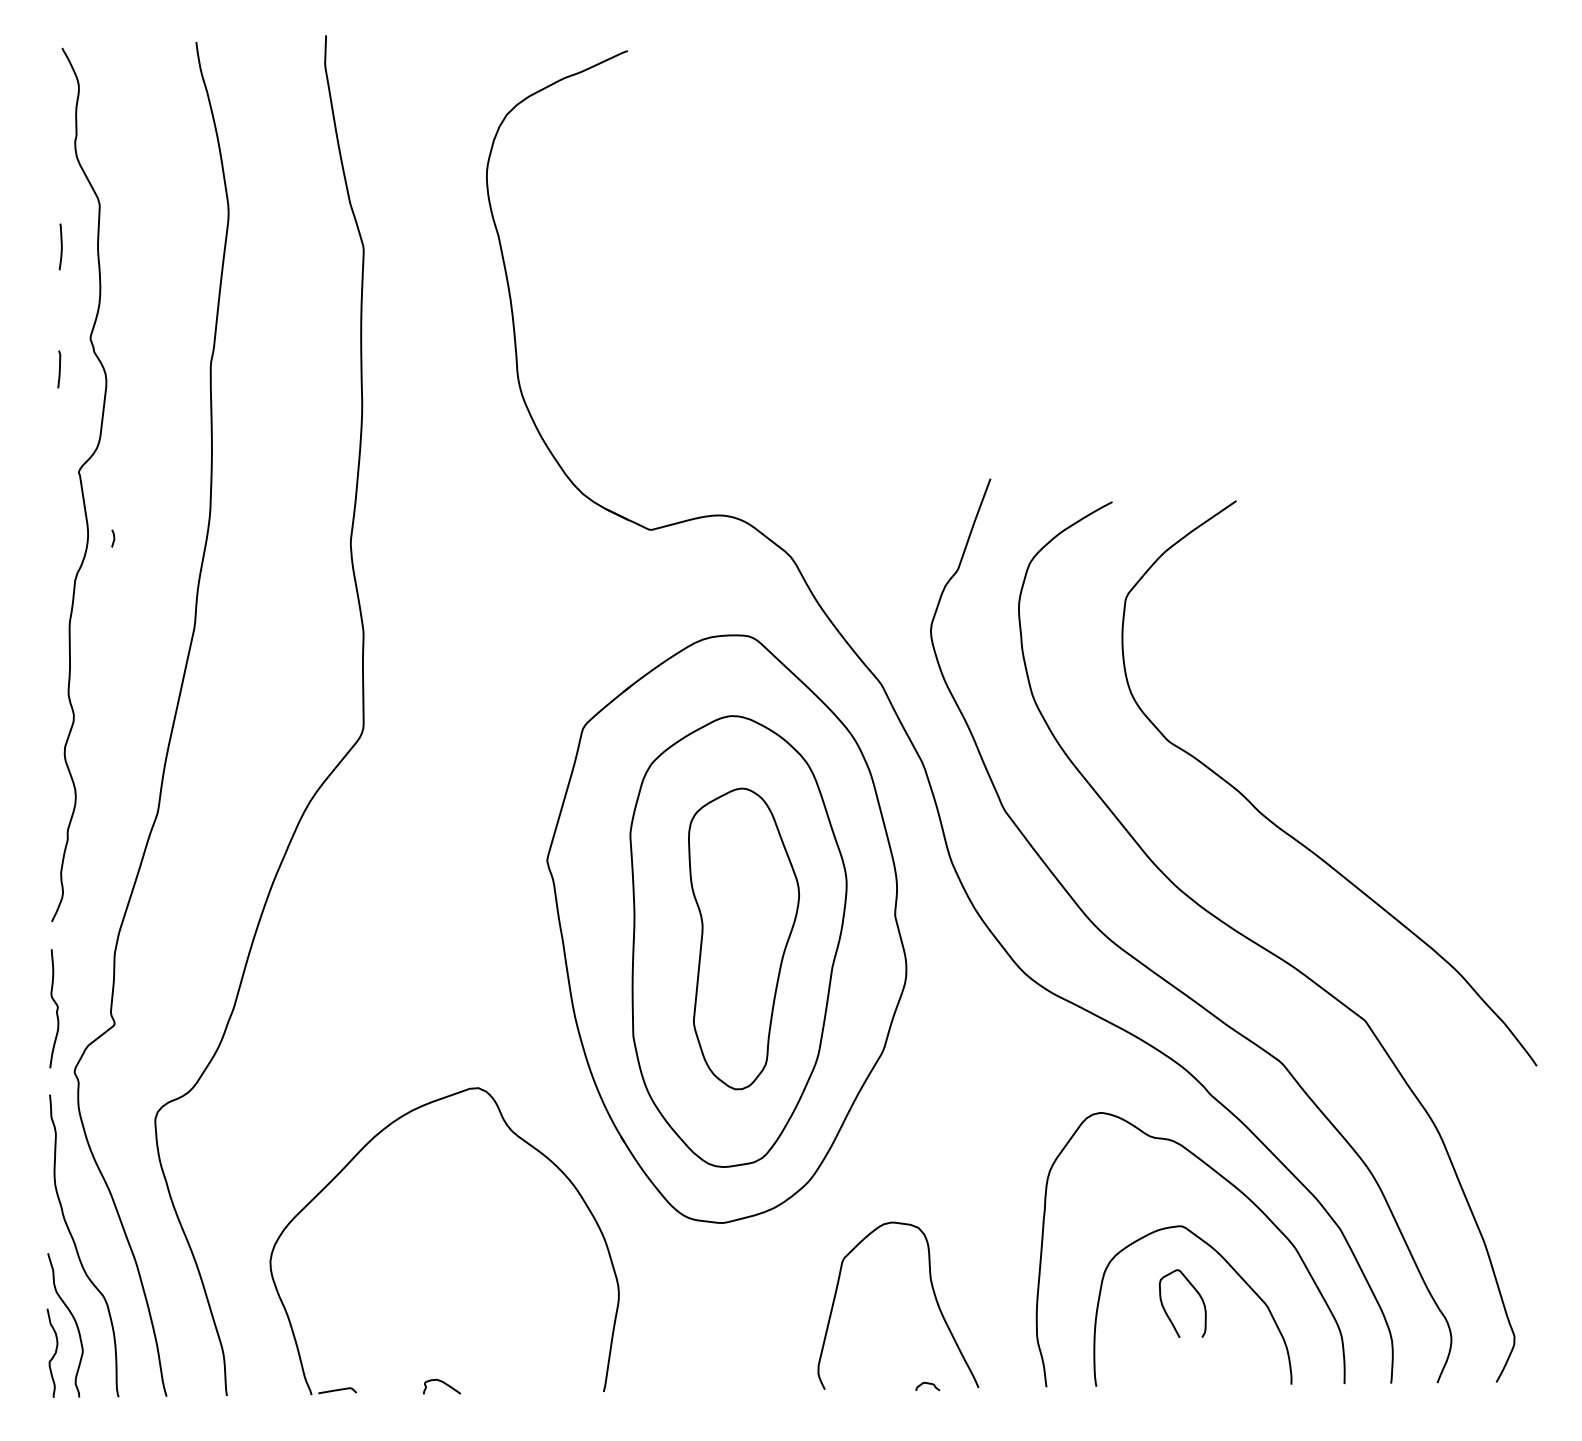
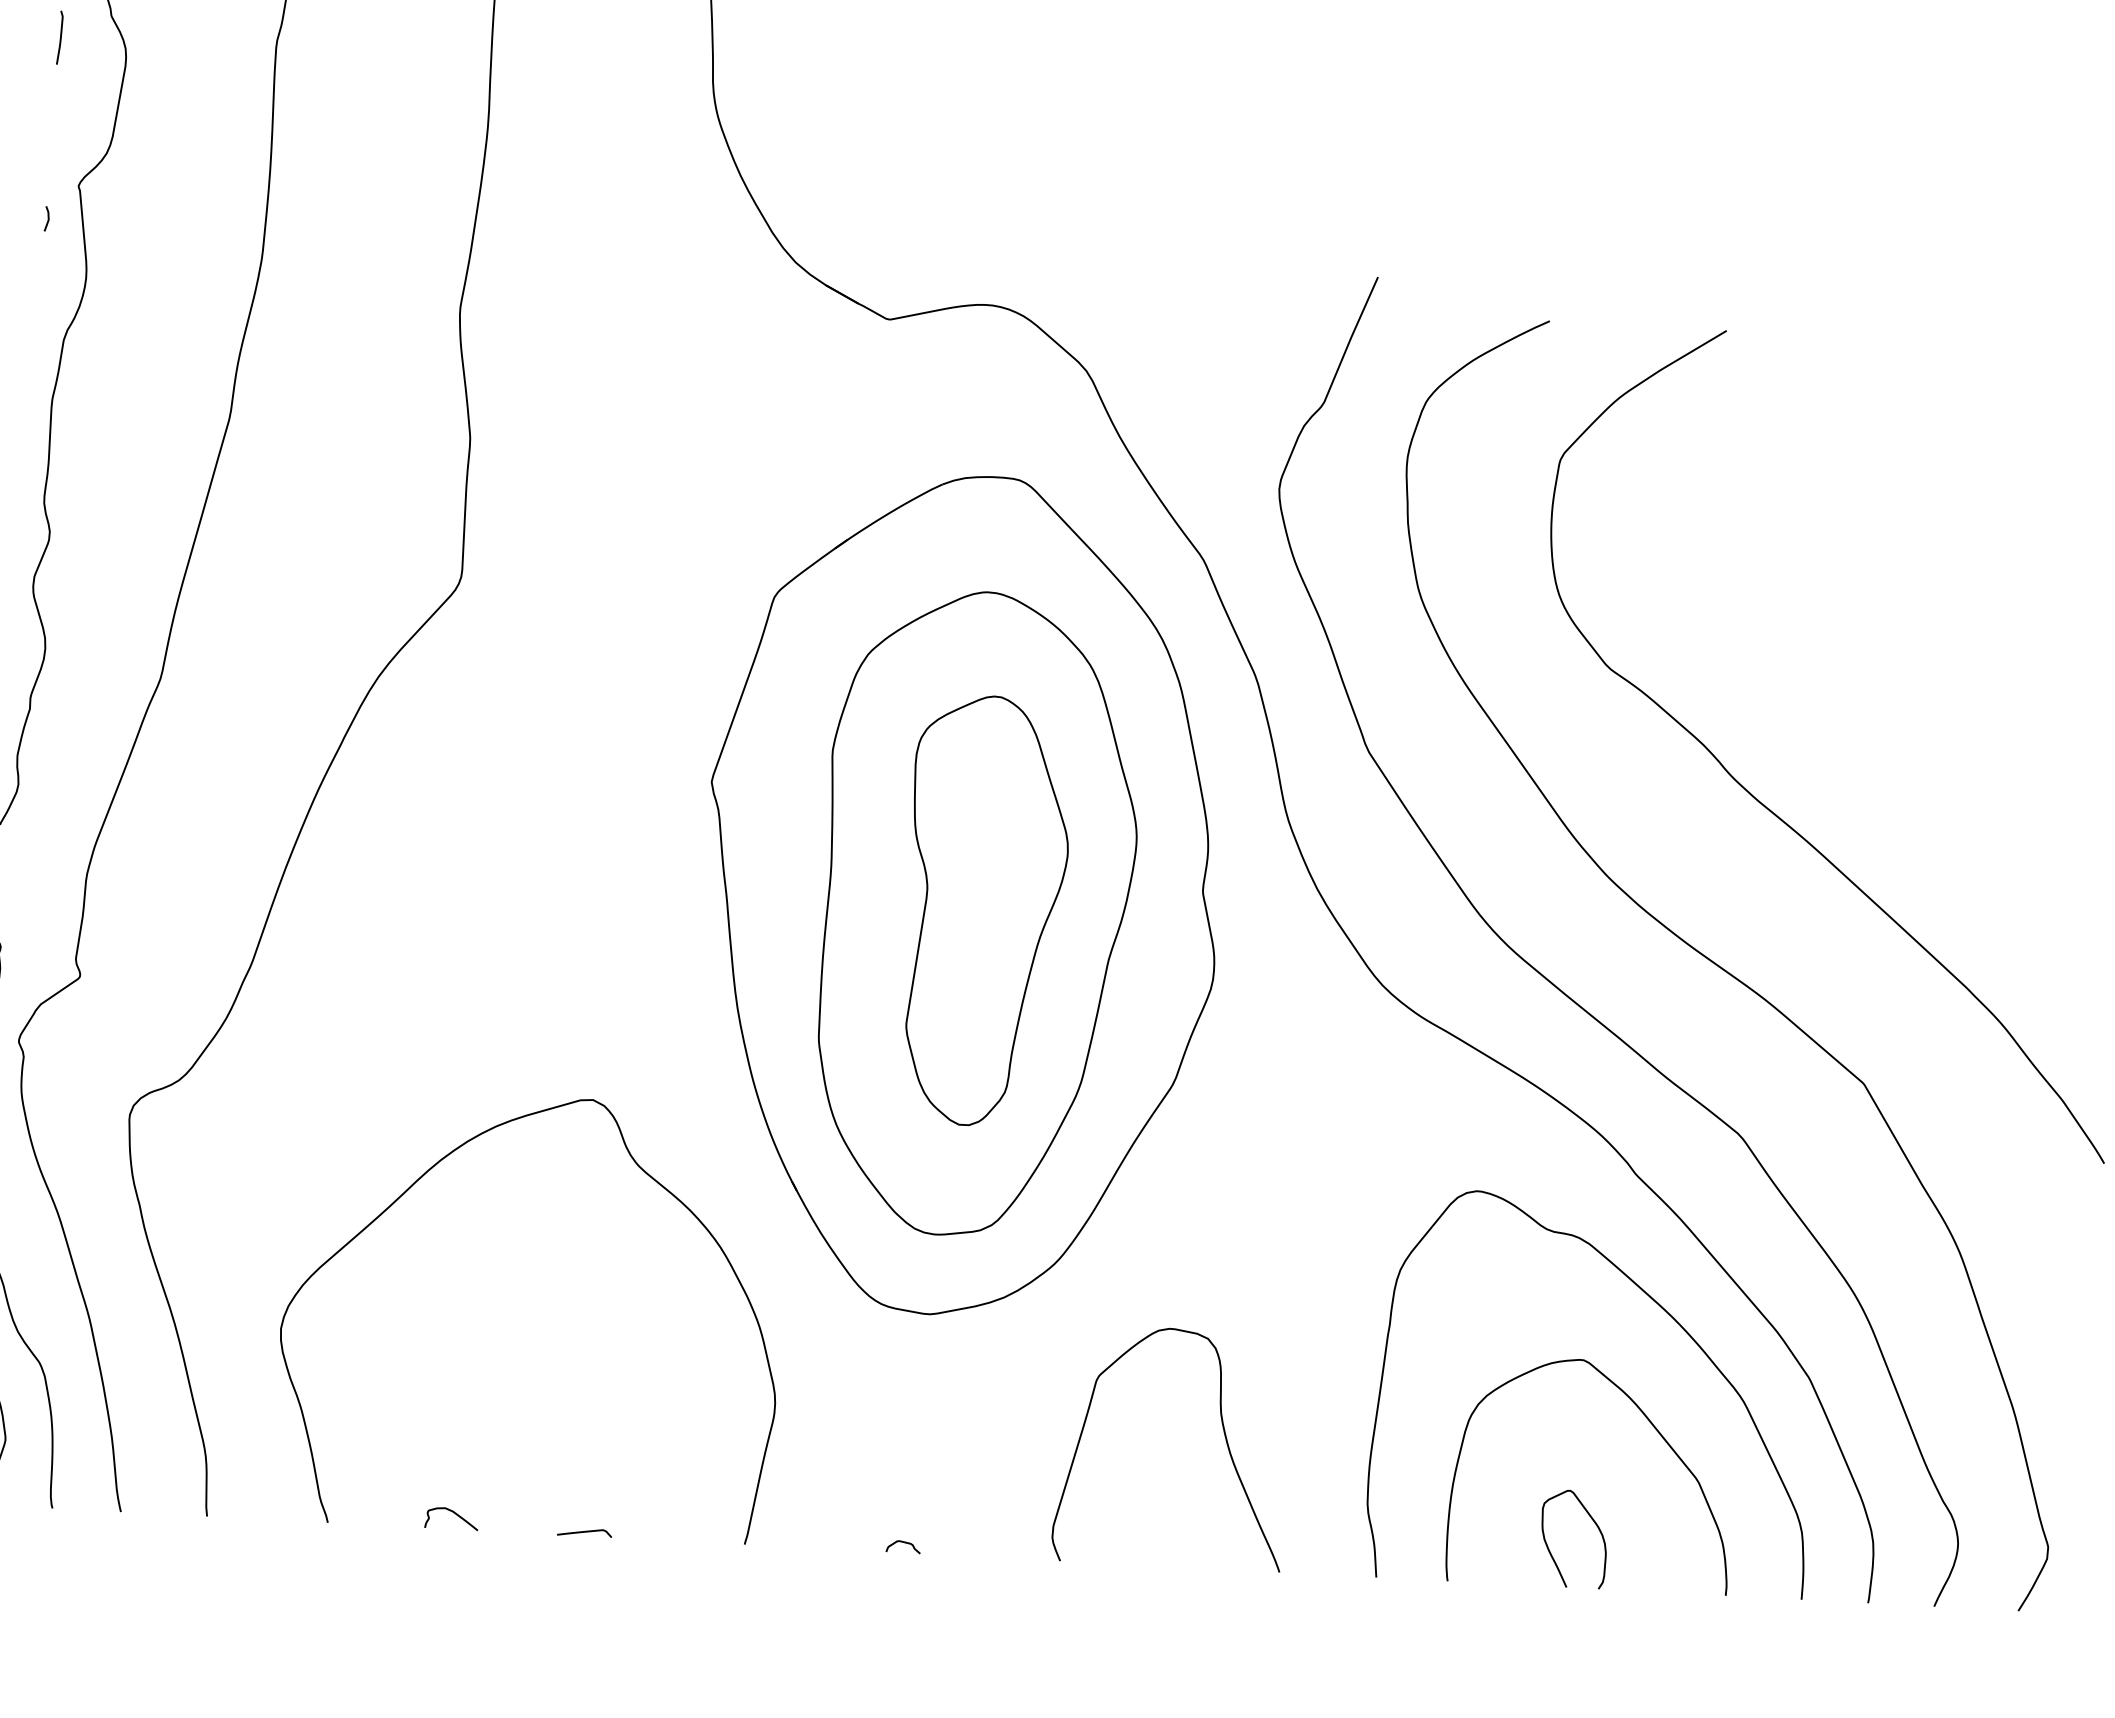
line: (113, 538) -> (47, 218), moved
curve: (1195, 1291) -> (1593, 1522), moved
curve: (444, 1384) -> (455, 1515), moved
curve: (927, 1384) -> (903, 1543), moved
curve: (337, 1390) -> (584, 1532), moved

